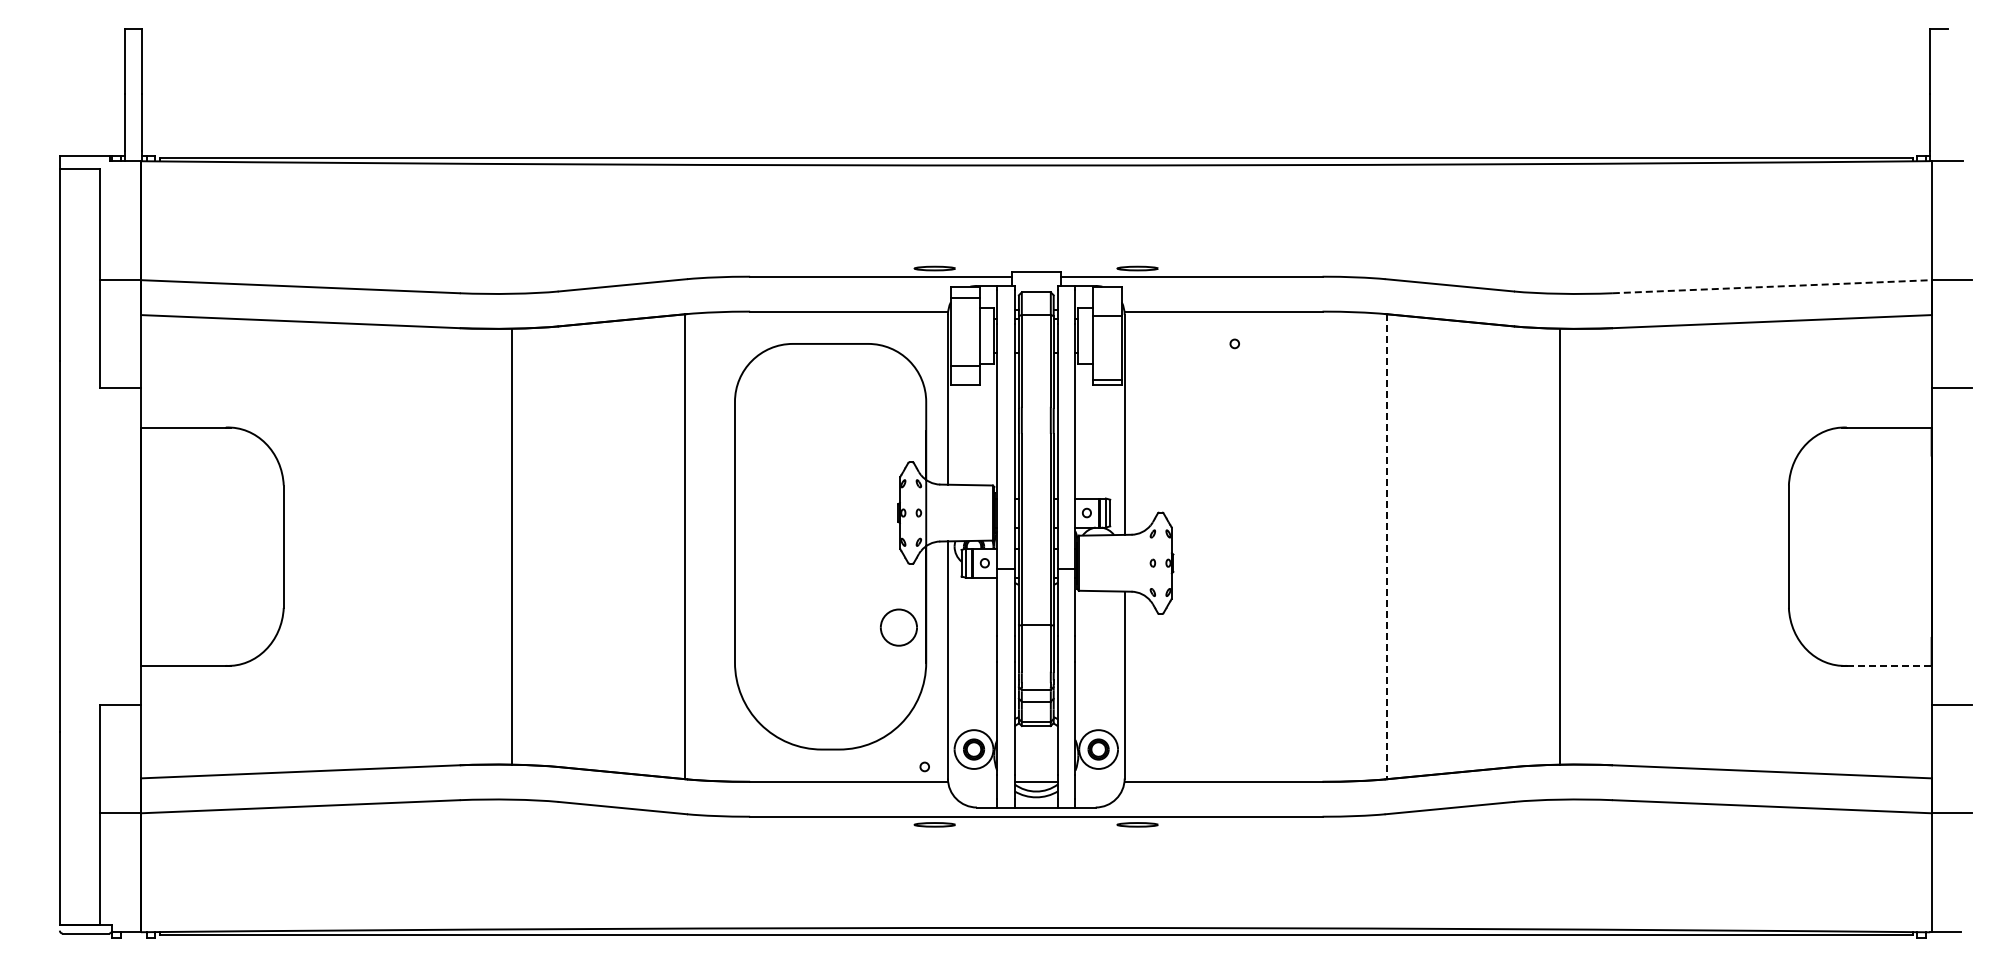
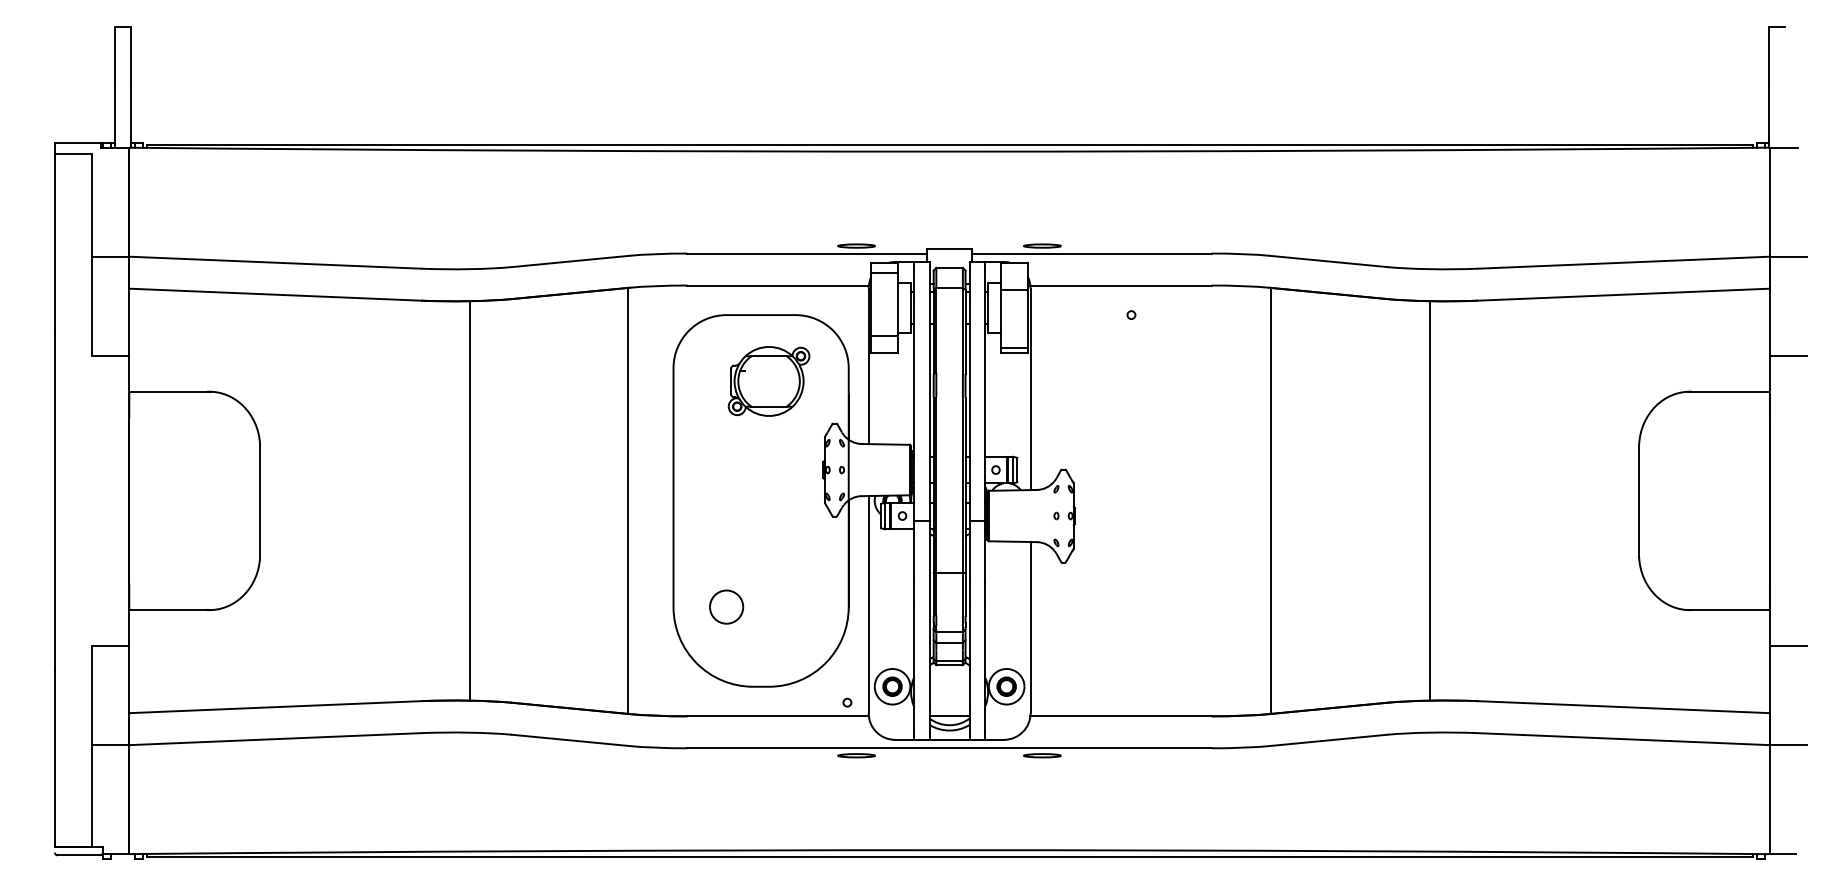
line: (1772, 286) -> (1624, 262), dashed -> solid
part: (839, 415) -> (769, 380), added
line: (1387, 547) -> (1271, 501), dashed -> solid
part: (898, 627) -> (726, 606), moved
line: (1889, 665) -> (1731, 609), dashed -> solid

